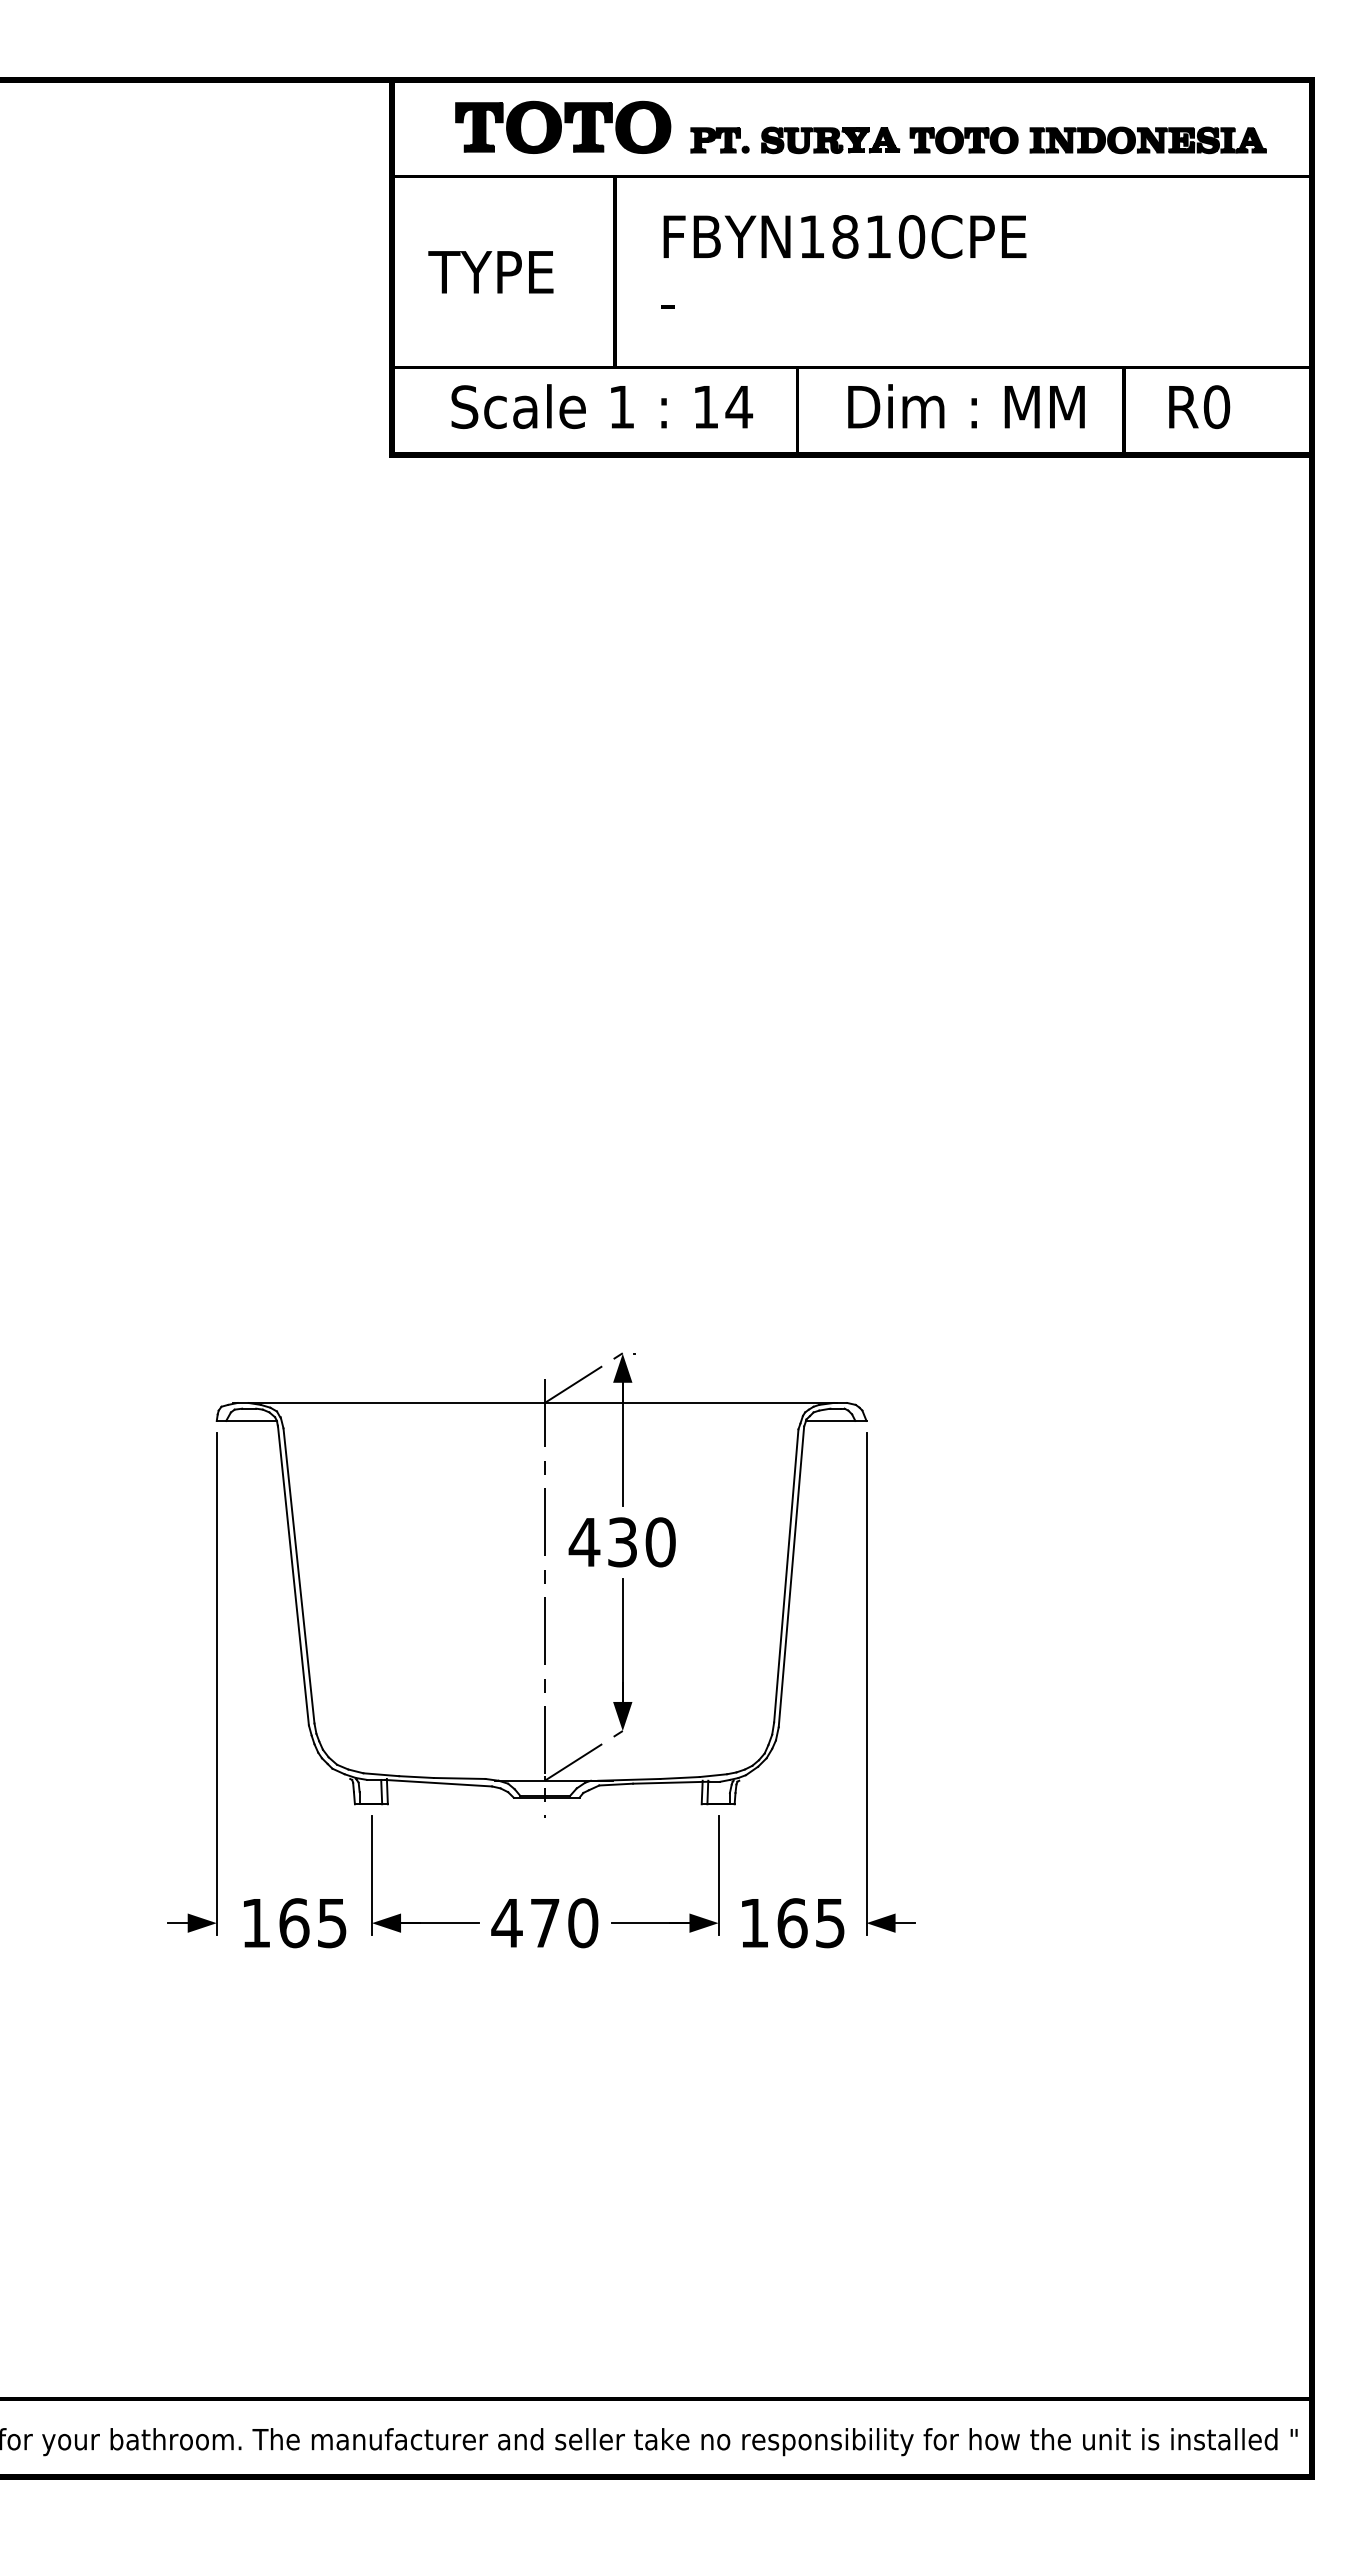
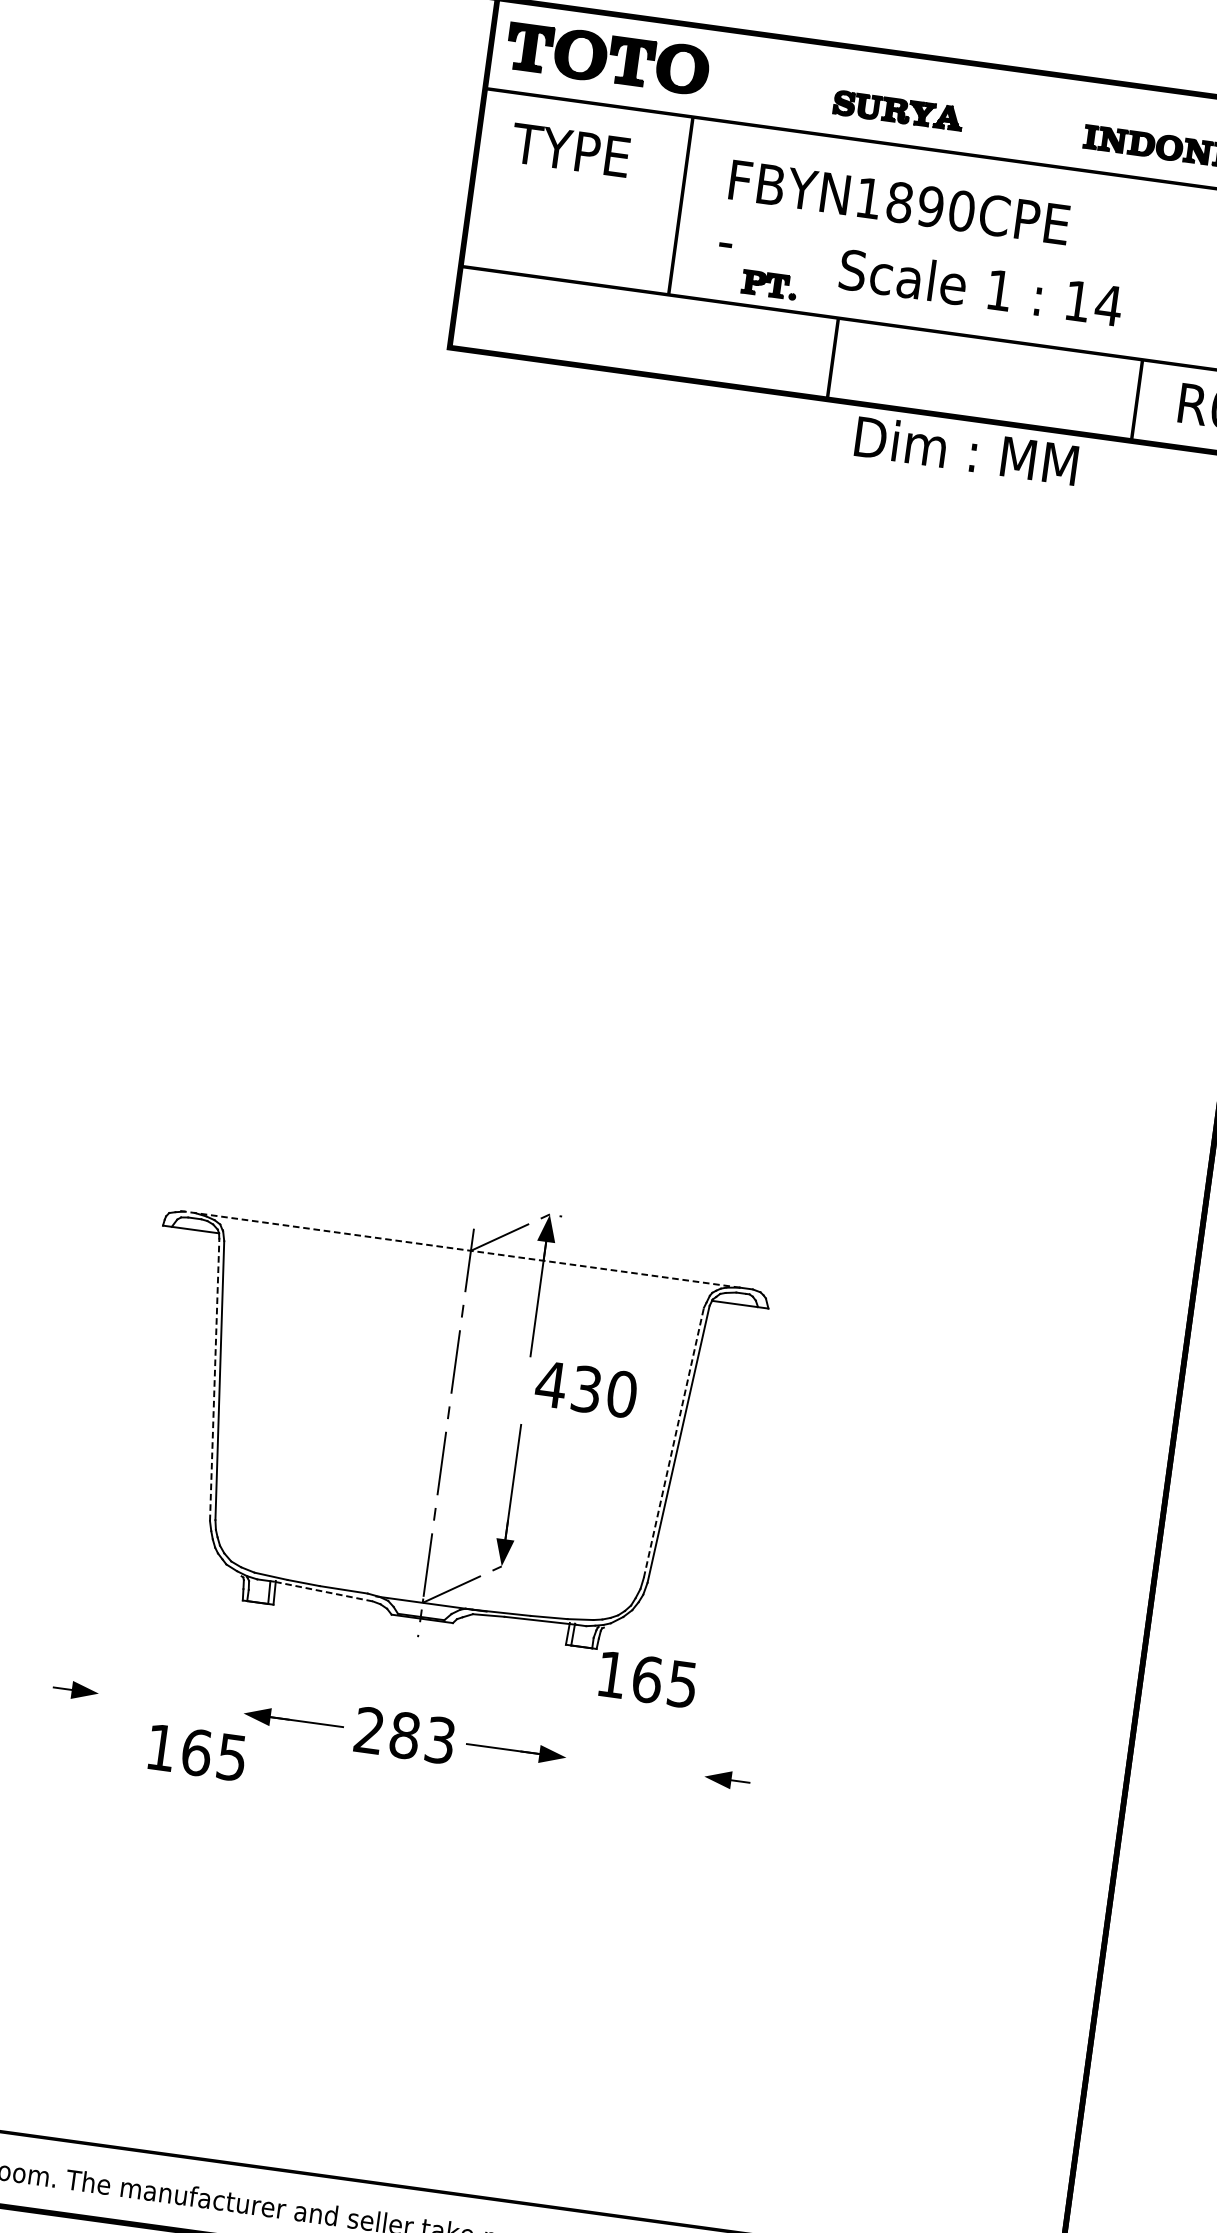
part: (563, 126) -> (608, 57), moved
part: (719, 140) -> (769, 284), moved
part: (963, 140) -> (1022, 127), removed
text: (878, 236) -> (930, 206), FBYN1810CPE -> FBYN1890CPE
text: (490, 272) -> (570, 150), moved
text: (601, 406) -> (980, 287), moved
text: (966, 406) -> (966, 450), moved
line: (535, 1403) -> (462, 1250), solid -> dashed
text: (621, 1542) -> (585, 1389), moved
line: (293, 1575) -> (214, 1379), solid -> dashed
line: (786, 1575) -> (674, 1442), solid -> dashed
line: (216, 1684) -> (129, 1471), removed
line: (866, 1684) -> (734, 1554), removed
line: (438, 1783) -> (323, 1591), solid -> dashed
line: (372, 1875) -> (250, 1669), removed
line: (718, 1875) -> (572, 1713), removed
text: (295, 1923) -> (197, 1753), moved
text: (544, 1923) -> (404, 1735), 470 -> 283
text: (793, 1923) -> (648, 1679), moved

